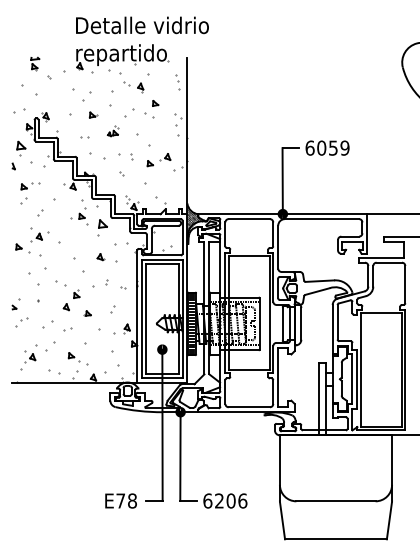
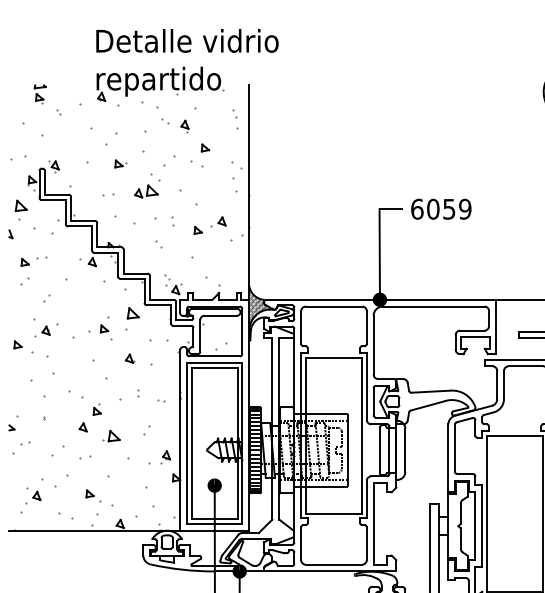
part: (113, 130) -> (147, 185), size x1.67
part: (79, 216) -> (101, 329), moved
part: (87, 313) -> (112, 436), size x1.67

